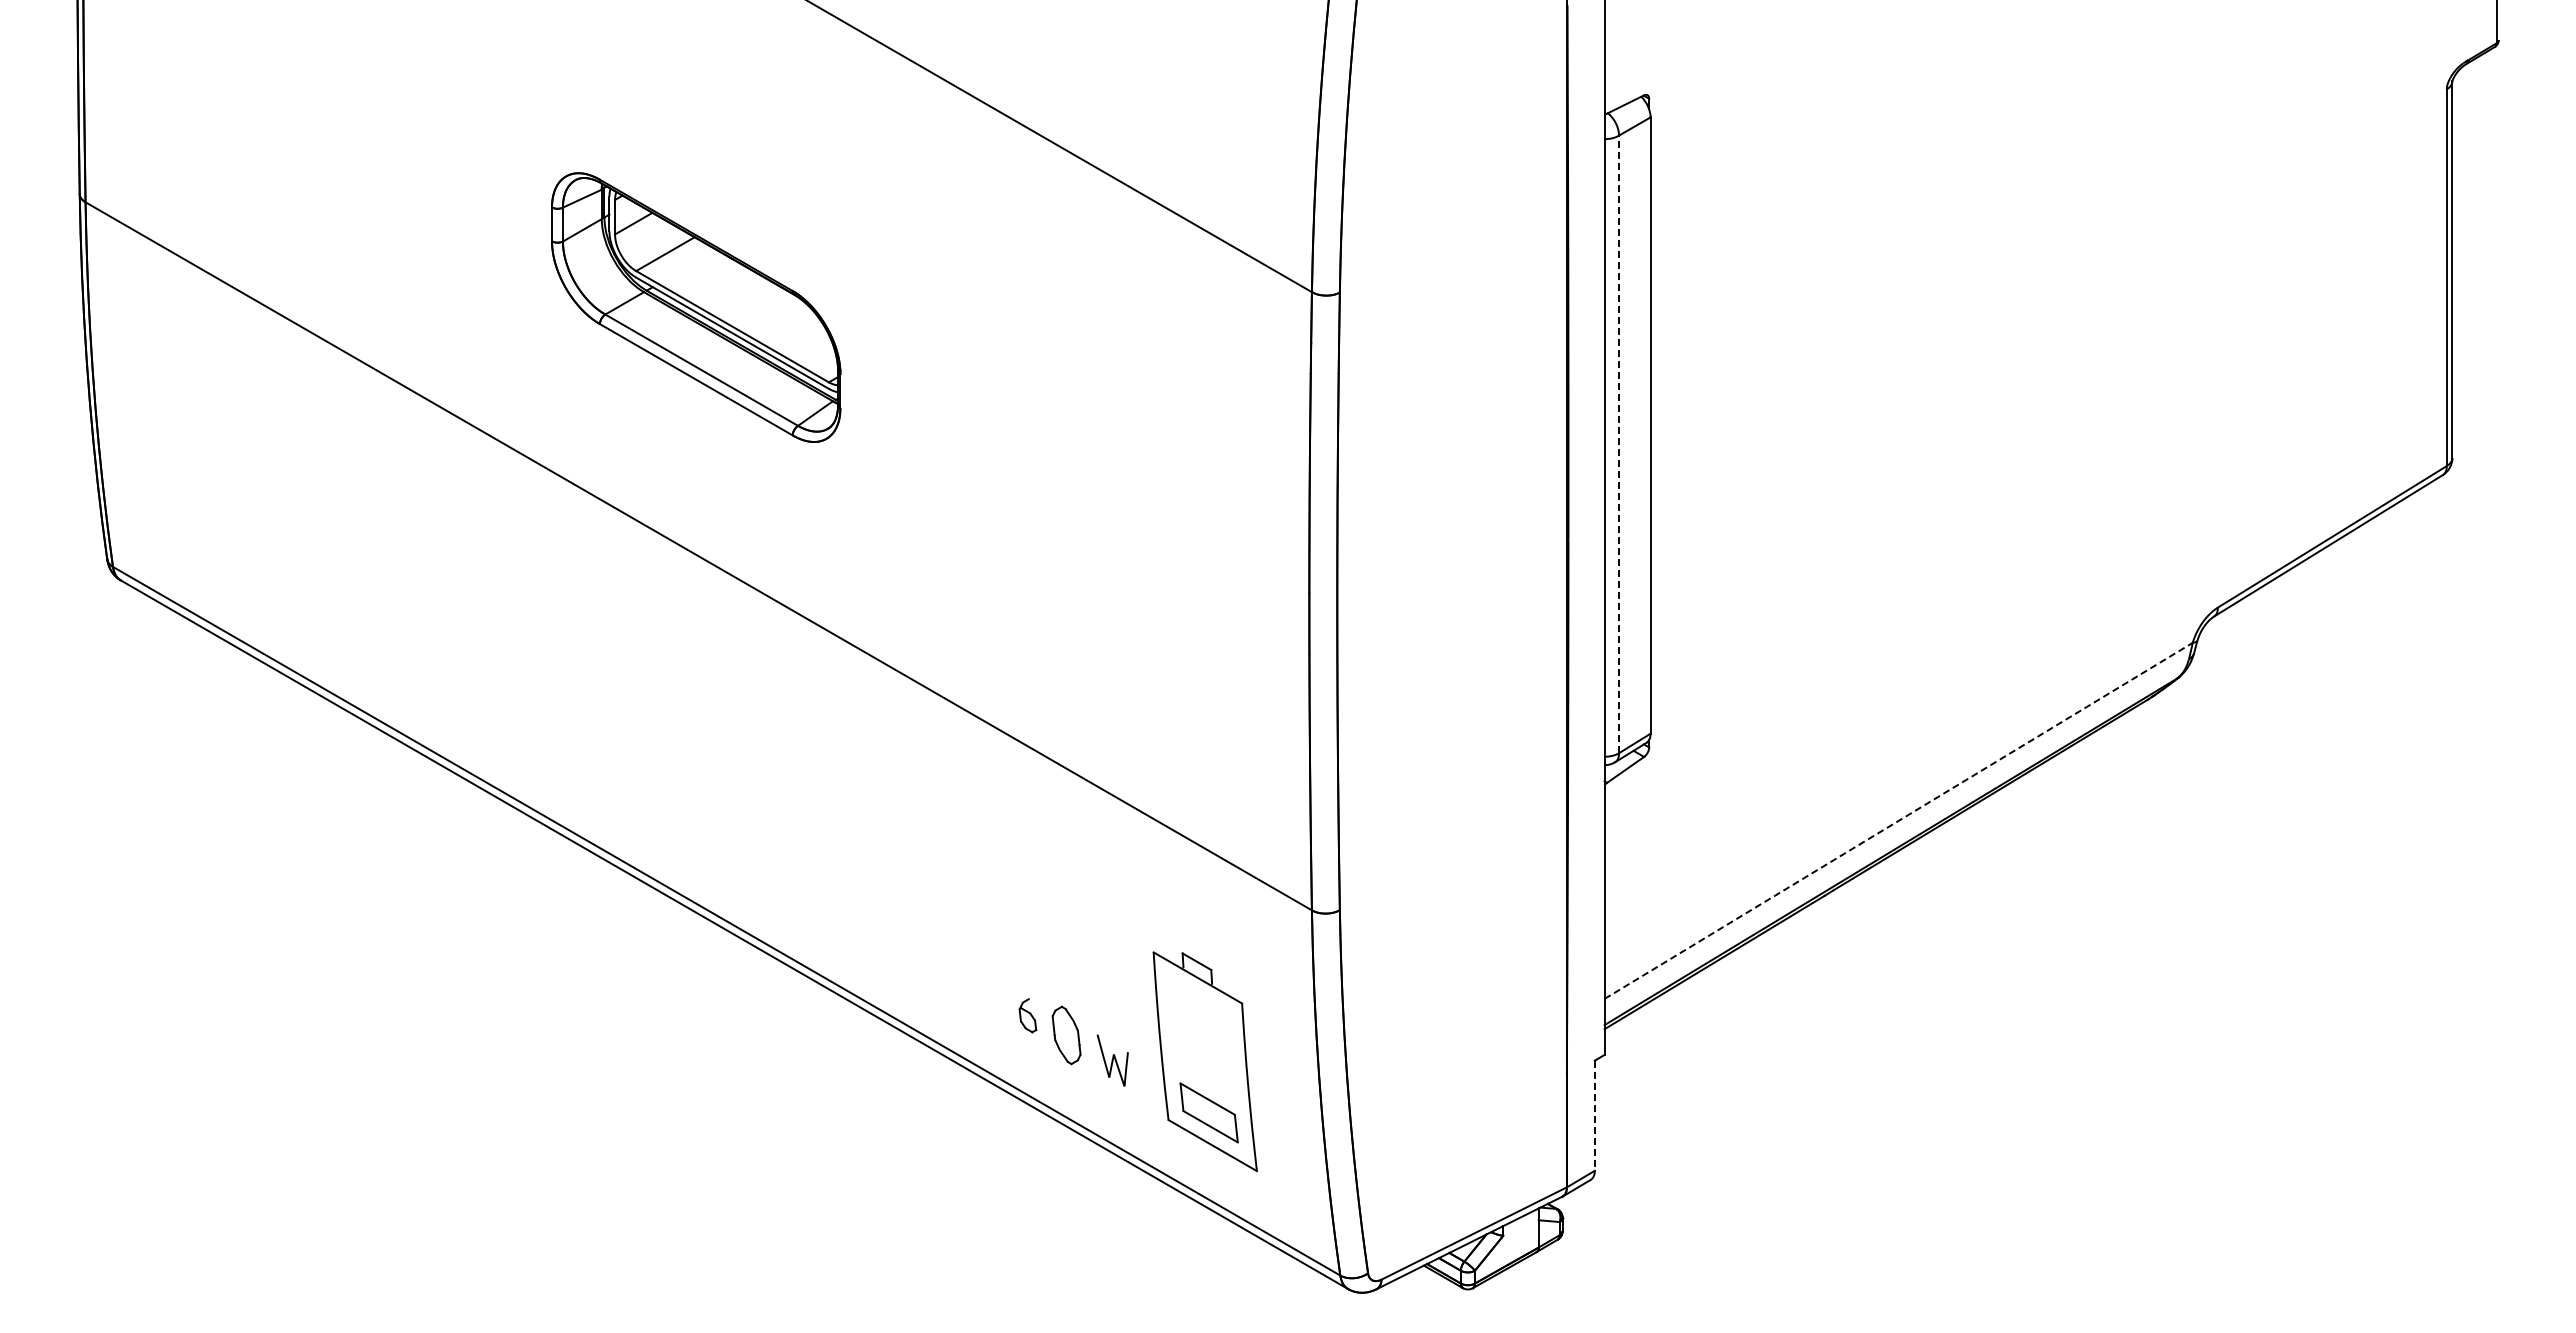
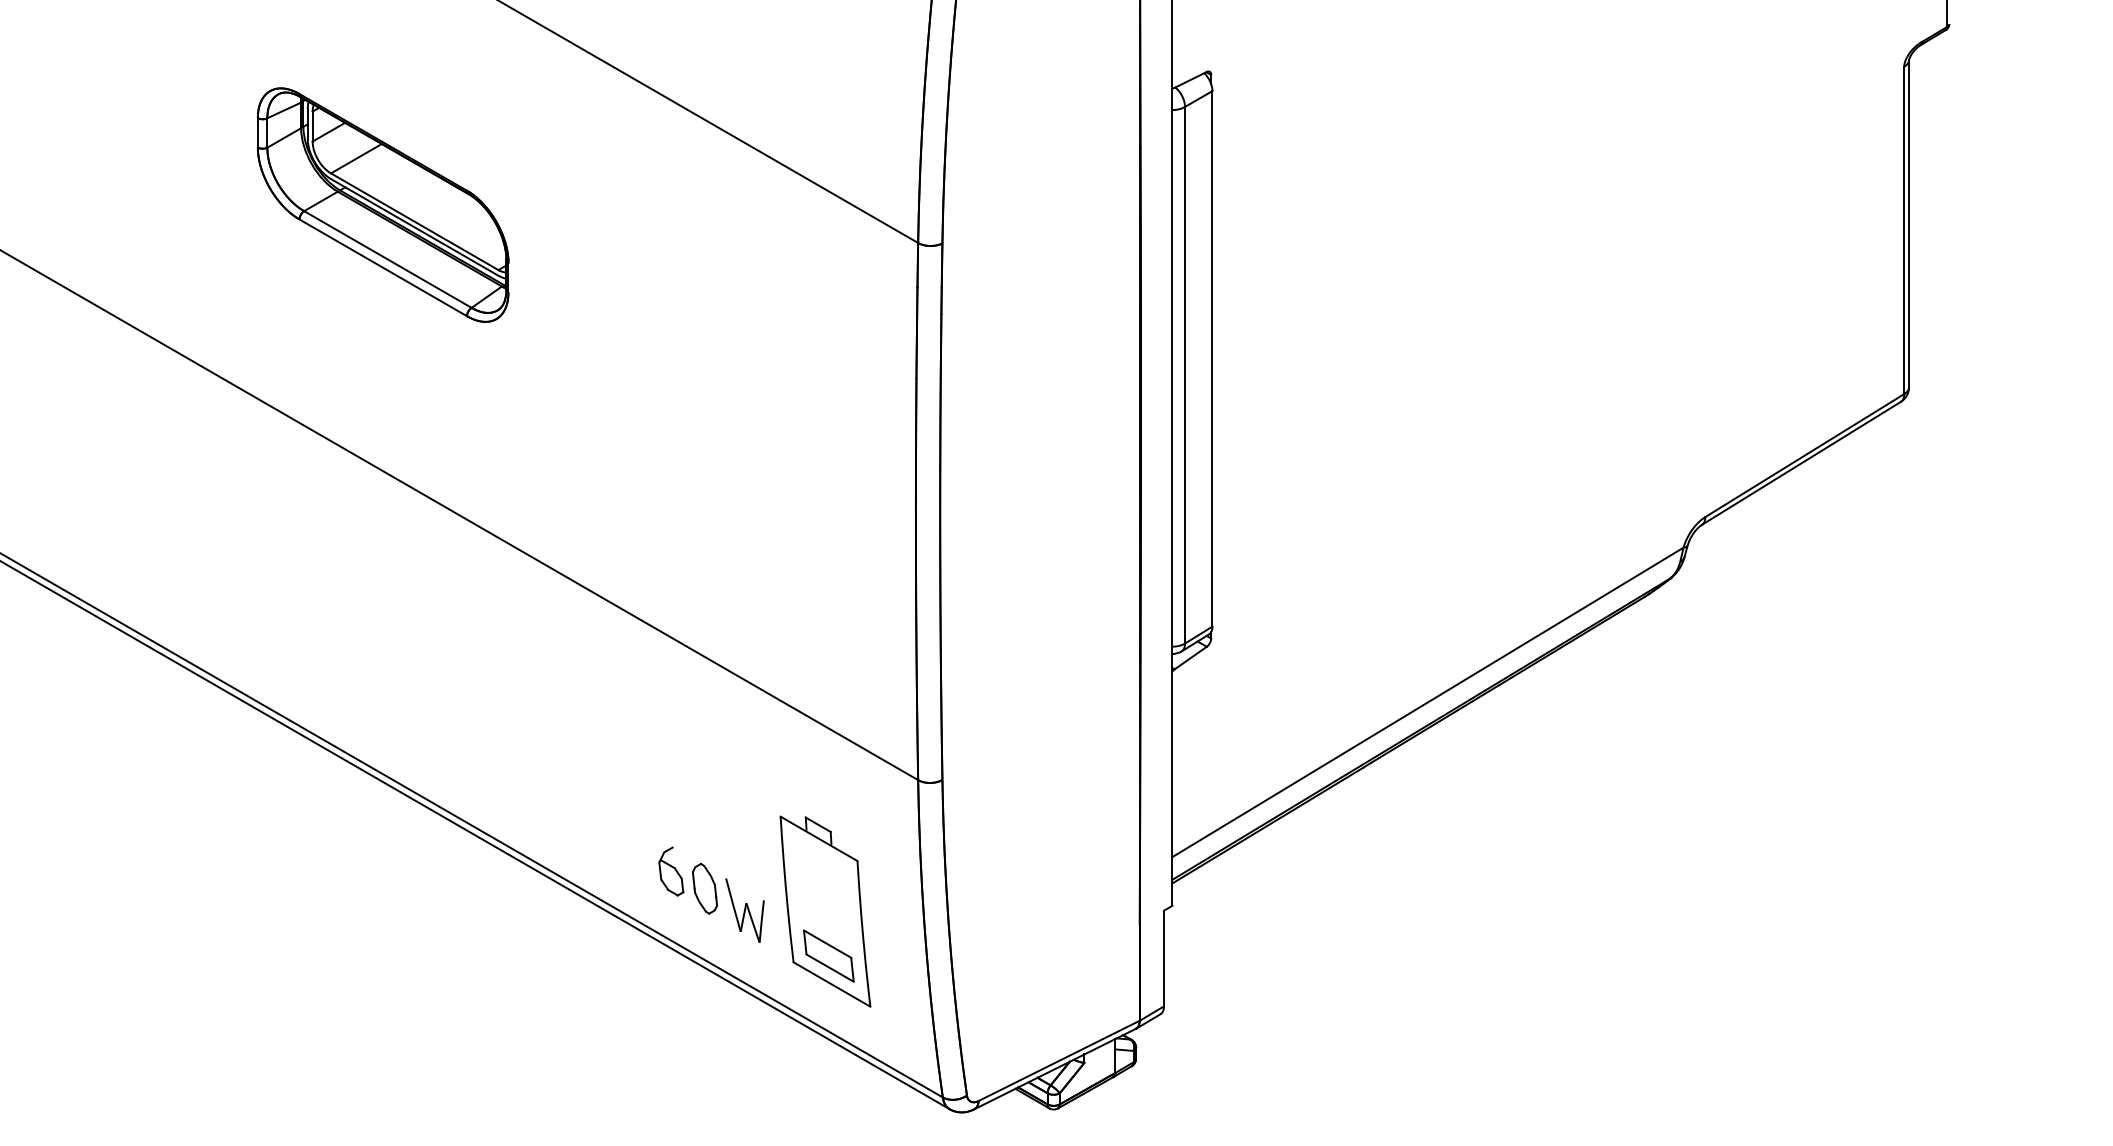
part: (696, 307) -> (383, 205), moved
line: (1619, 444) -> (1185, 375), dashed -> solid
line: (1898, 820) -> (1427, 702), dashed -> solid
part: (1027, 1015) -> (671, 871), size x1.67
part: (1112, 1060) -> (744, 910), size x1.43
line: (1594, 1116) -> (1163, 959), dashed -> solid

